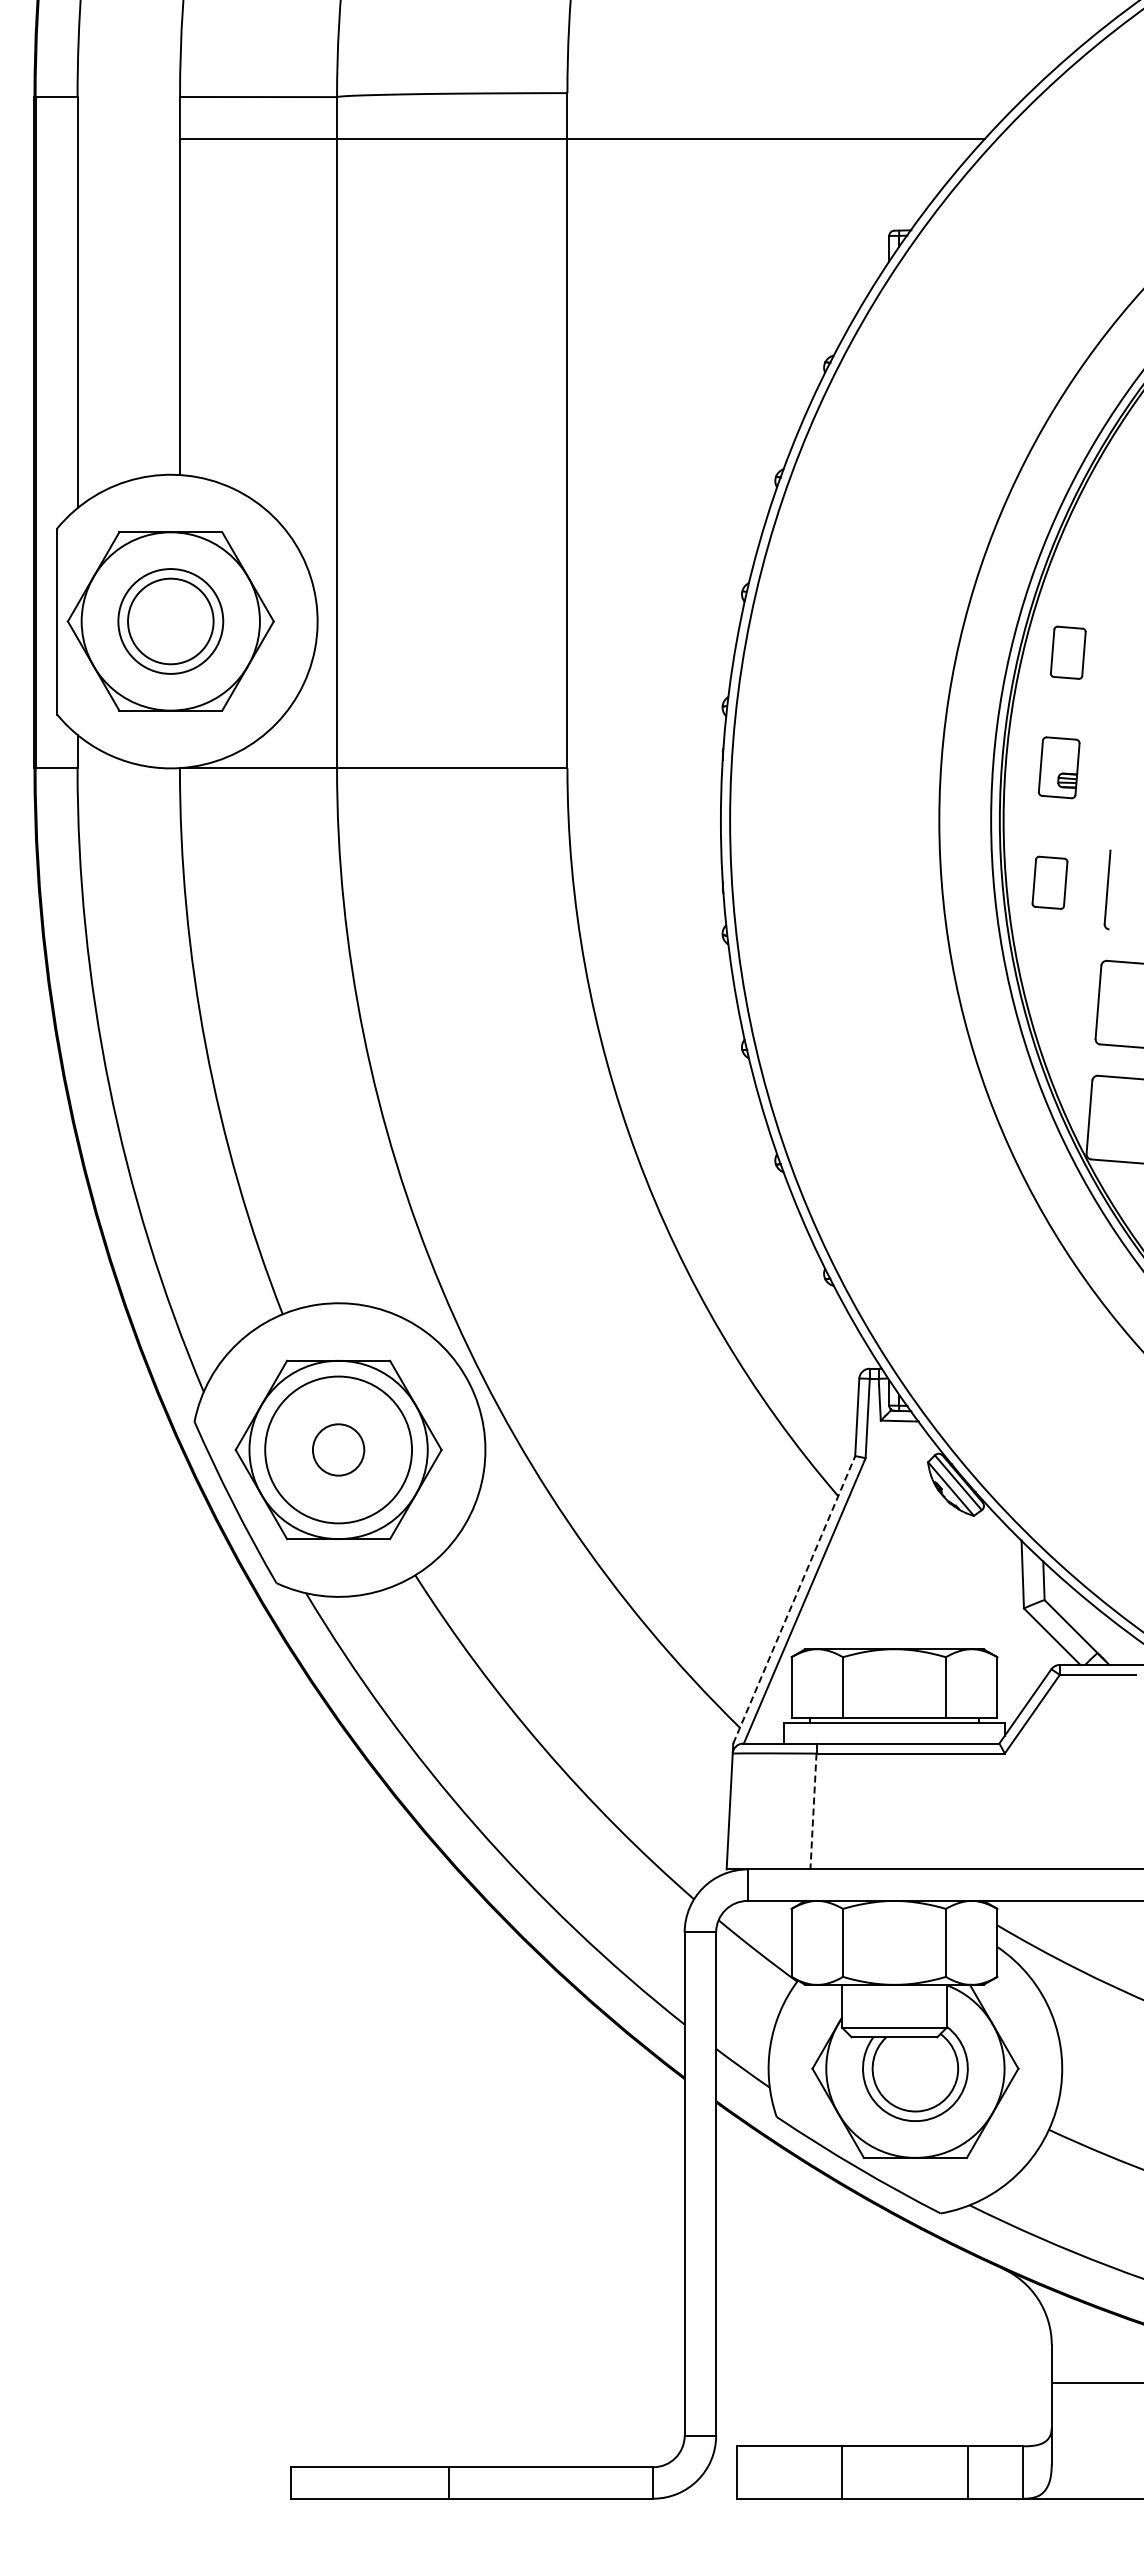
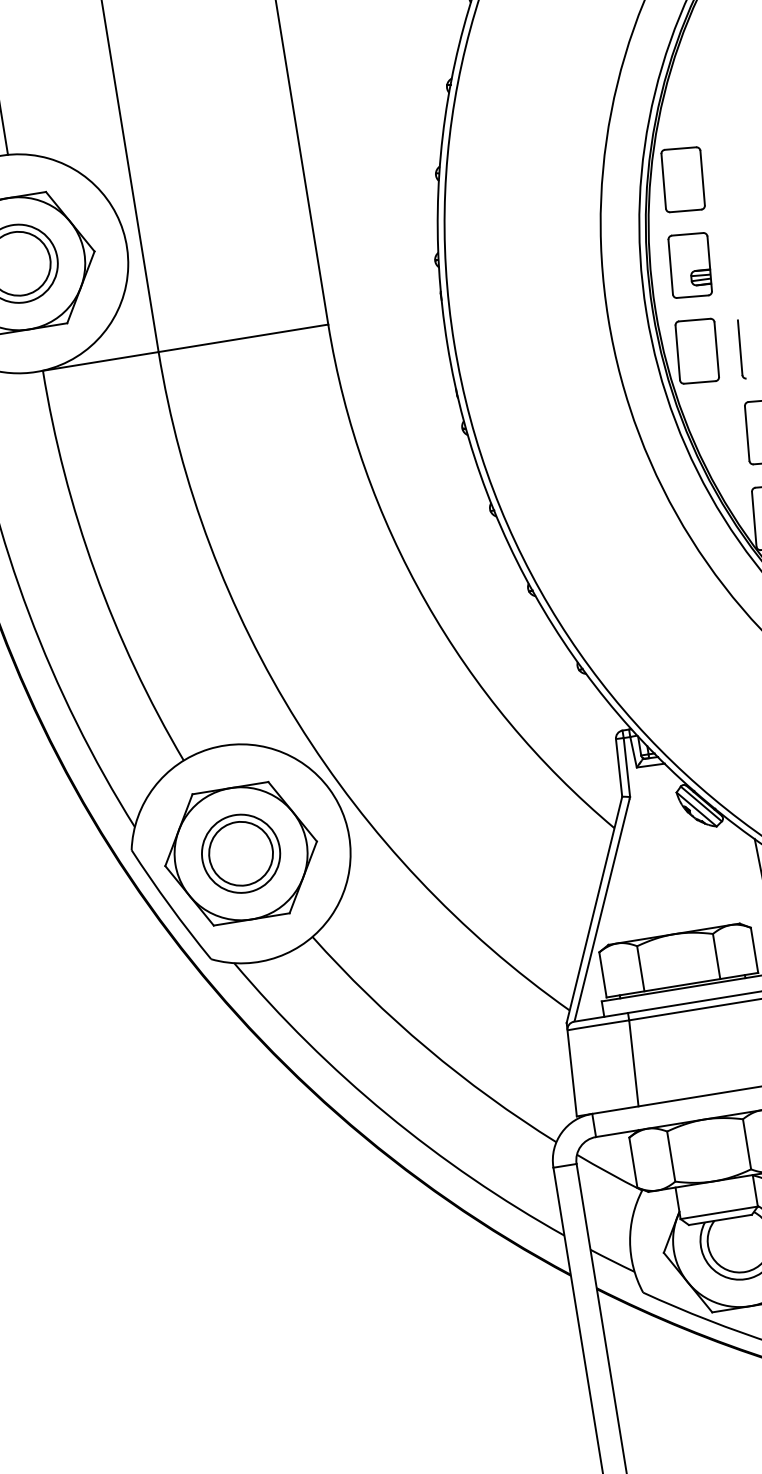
part: (1068, 652) -> (683, 179), size x1.67
part: (1059, 767) -> (690, 265), size x1.43
part: (1049, 882) -> (696, 351), size x1.67
circle: (338, 1449) -> (240, 853), size x0.71
circle: (338, 1449) -> (240, 853), size x1.67
line: (794, 1599) -> (594, 909), dashed -> solid
line: (813, 1812) -> (633, 1064), dashed -> solid

